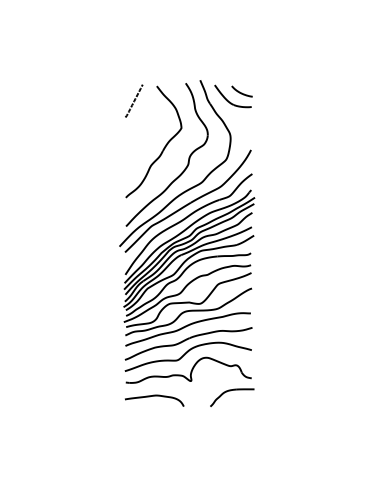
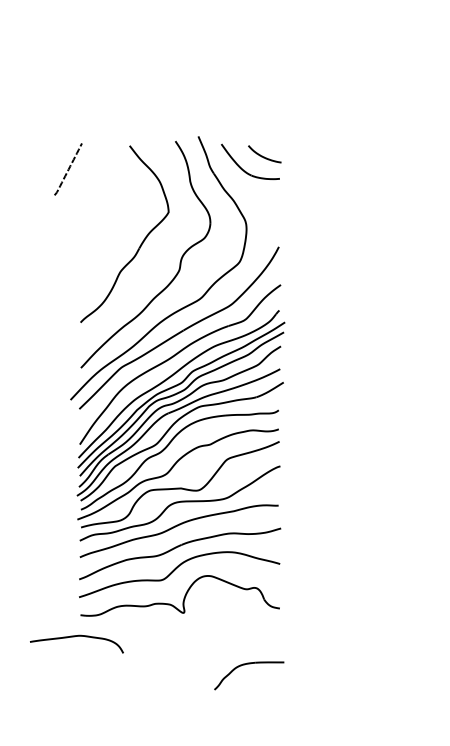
curve: (134, 100) -> (68, 168), moved
part: (230, 391) -> (246, 665), moved
curve: (154, 396) -> (76, 637), moved

